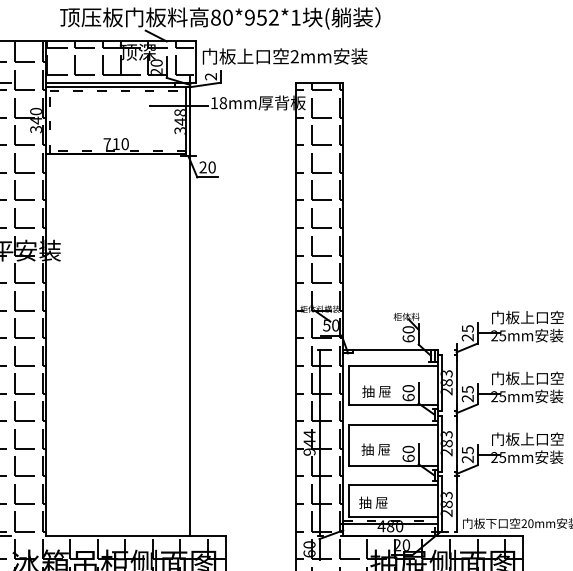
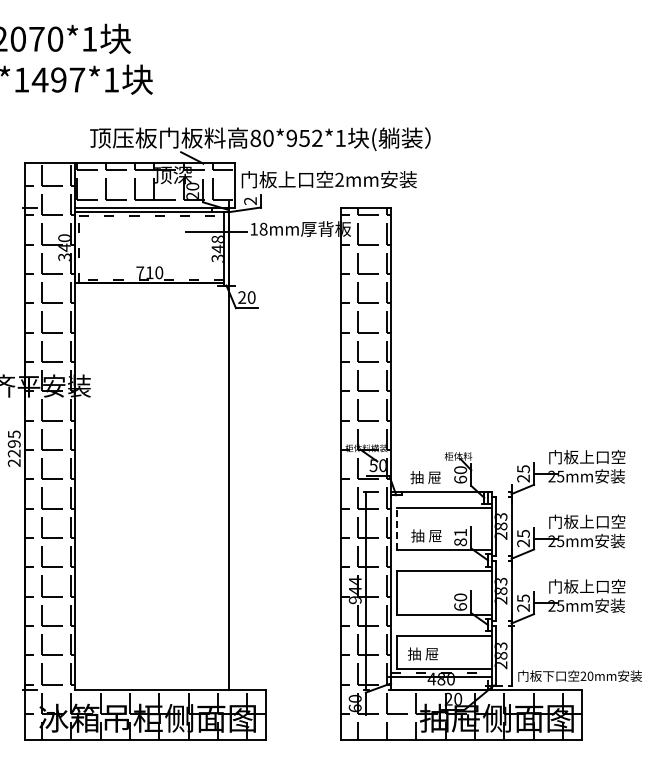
line: (349, 385) -> (397, 529), solid -> dashed
text: (408, 393) -> (460, 537), 60 -> 81
text: (375, 449) -> (425, 477), moved

